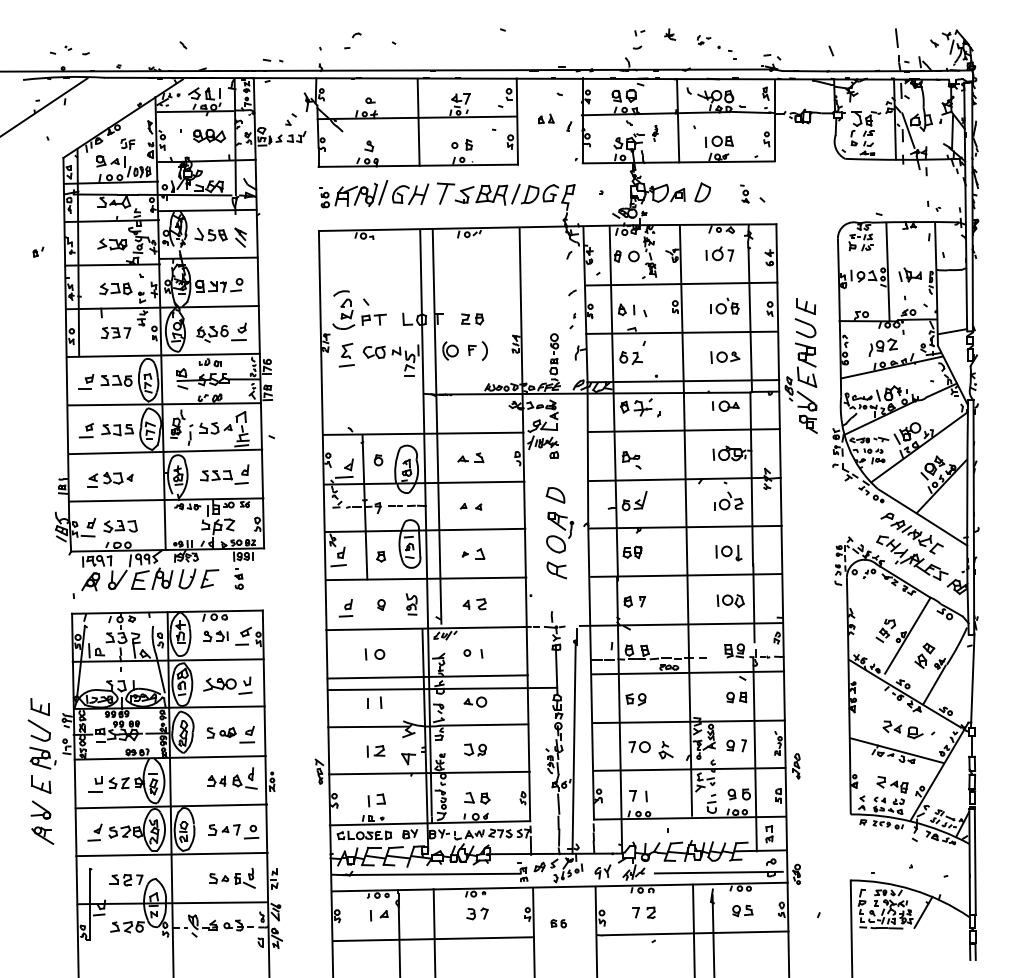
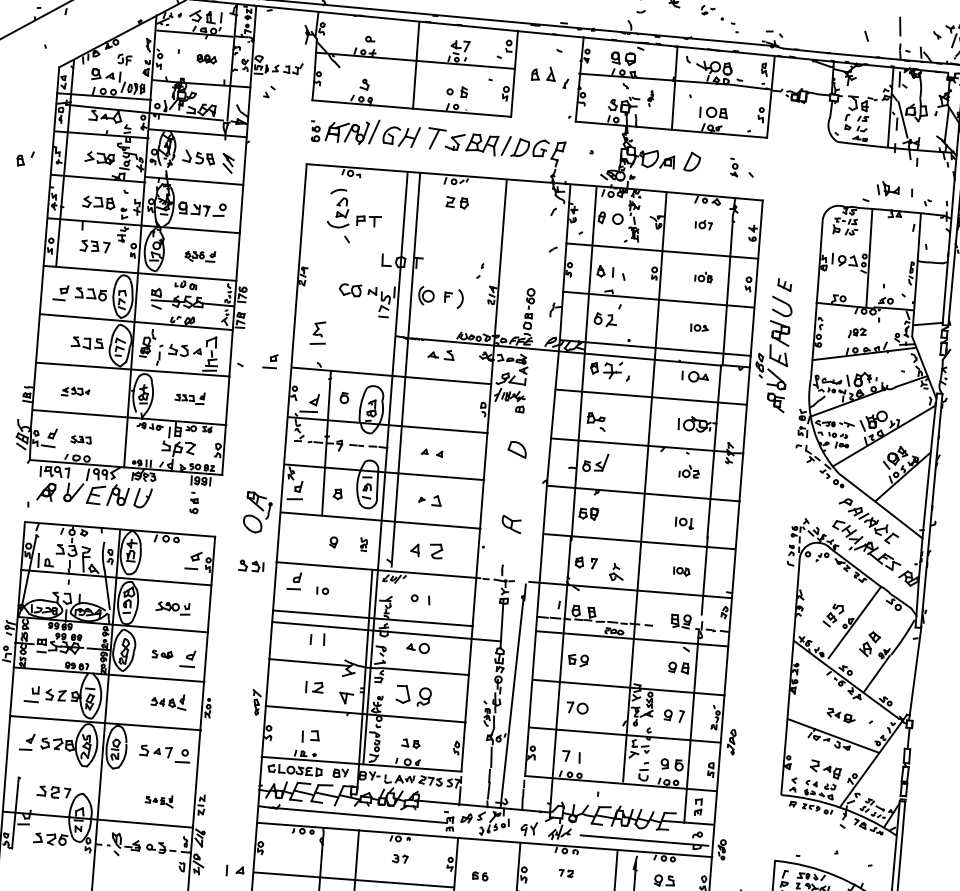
line: (831, 50) -> (866, 35), moved
part: (546, 118) -> (543, 73), size x1.6
part: (290, 119) -> (268, 91), moved
part: (209, 135) -> (206, 58), size x0.6
part: (934, 205) -> (921, 196), size x1.6
part: (38, 251) -> (25, 158), size x1.6
part: (719, 253) -> (703, 224), size x0.6
part: (909, 274) -> (887, 188), moved
part: (724, 305) -> (703, 276), size x0.6
part: (806, 306) -> (784, 285), size x0.7
part: (353, 310) -> (349, 209), moved
part: (472, 319) -> (457, 203), moved
part: (572, 321) -> (479, 271), moved
part: (221, 332) -> (200, 256), size x0.6
part: (882, 347) -> (856, 333), size x0.6
part: (346, 354) -> (318, 332), moved
part: (725, 357) -> (699, 328), size x0.6
part: (85, 430) -> (269, 361), moved
part: (470, 457) -> (440, 354), moved
part: (224, 474) -> (189, 397), size x0.6
part: (110, 479) -> (75, 391), size x0.6
part: (728, 500) -> (689, 471), size x0.7
part: (120, 526) -> (81, 439), size x0.6
part: (560, 532) -> (258, 512), moved
part: (728, 552) -> (684, 522), size x0.7
part: (209, 578) -> (165, 499), removed
part: (730, 601) -> (681, 571), size x0.6
part: (411, 604) -> (363, 544), size x0.6
part: (474, 604) -> (426, 550), size x1.4
part: (345, 608) -> (293, 581), moved
part: (215, 636) -> (251, 566), moved
part: (374, 654) -> (322, 591), size x0.6
part: (227, 685) -> (172, 608), size x0.7
part: (902, 729) -> (840, 715), size x0.7
part: (221, 732) -> (162, 654), size x0.7
part: (475, 749) -> (413, 695), size x1.6
part: (665, 750) -> (616, 572), moved
part: (232, 778) -> (169, 701), size x0.7
part: (477, 797) -> (411, 743), size x0.7
line: (171, 854) -> (101, 771), removed
part: (232, 878) -> (159, 800), size x0.6
part: (643, 912) -> (565, 873), size x0.6
part: (477, 913) -> (400, 858), size x0.7
part: (379, 915) -> (235, 871), moved

